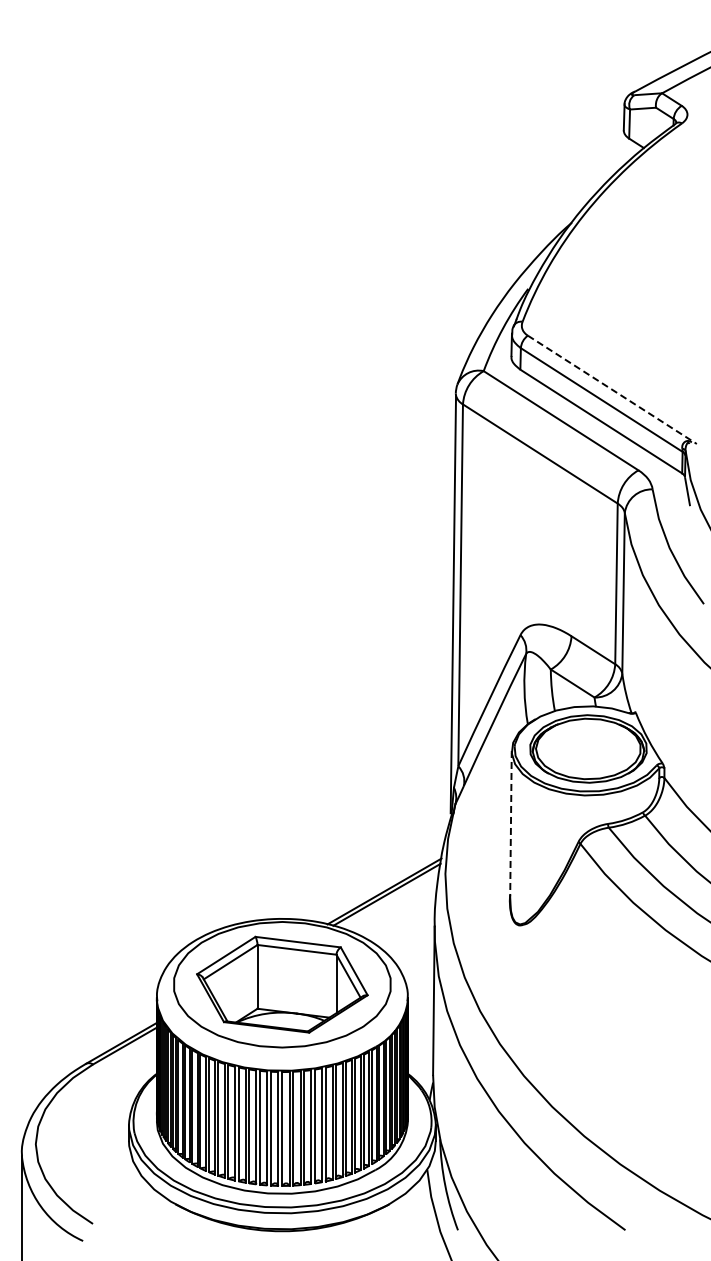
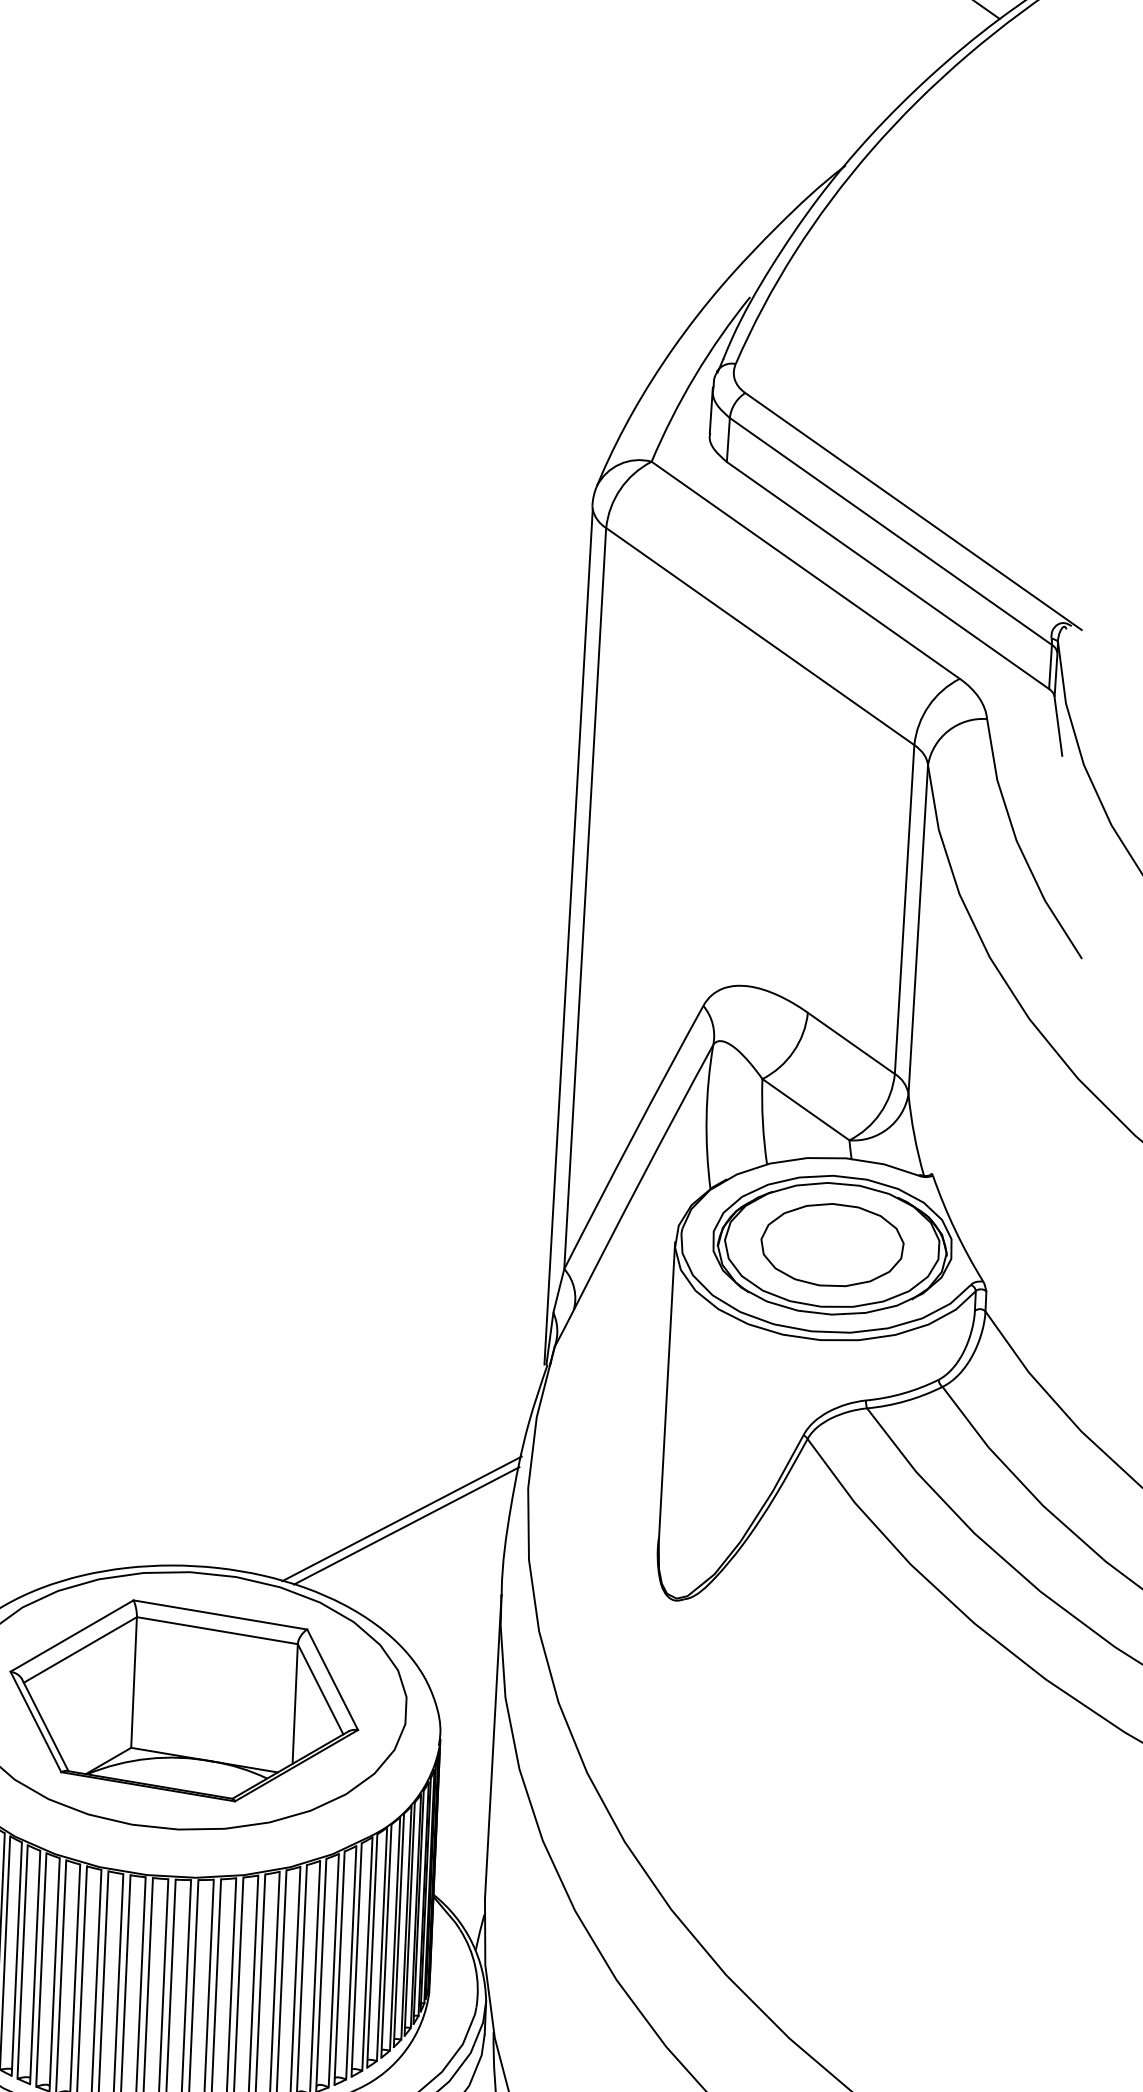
line: (612, 390) -> (913, 512), dashed -> solid
part: (587, 748) -> (830, 1244), added
line: (510, 824) -> (665, 1392), dashed -> solid

